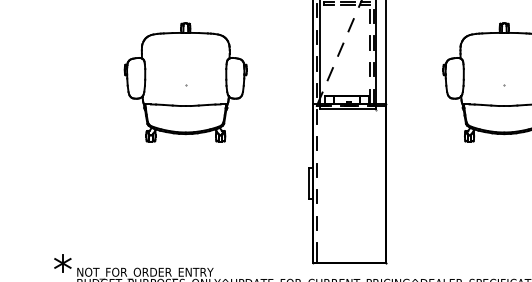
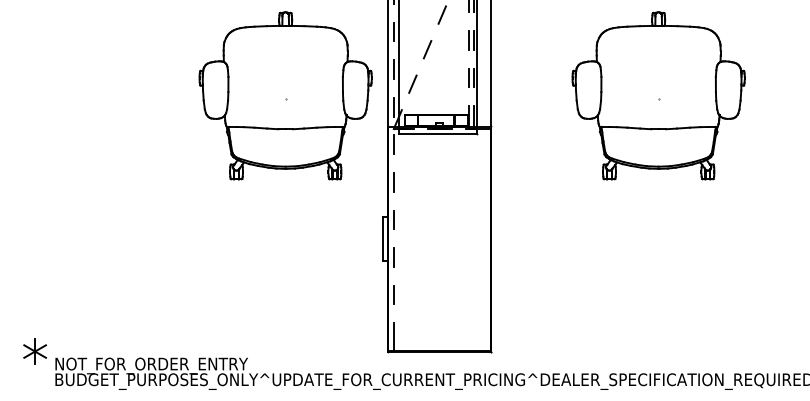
part: (185, 82) -> (285, 95), moved

